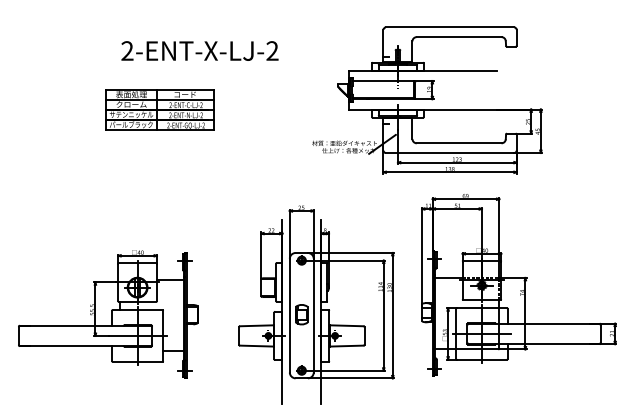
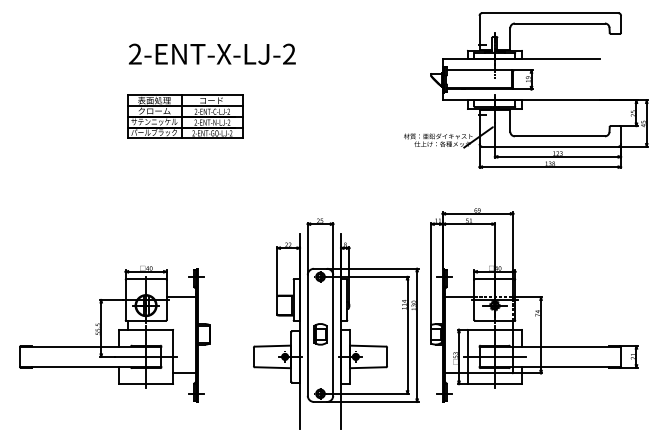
part: (427, 100) -> (526, 90), moved
part: (159, 109) -> (184, 116), moved
part: (518, 285) -> (533, 305), moved

